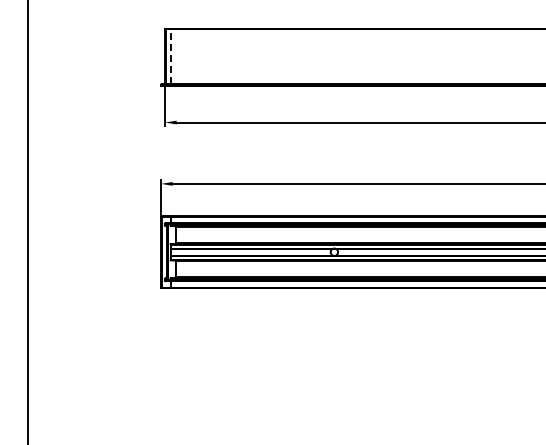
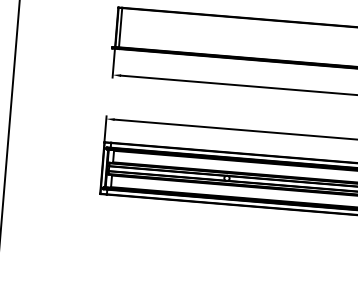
line: (170, 55) -> (120, 27), dashed -> solid

